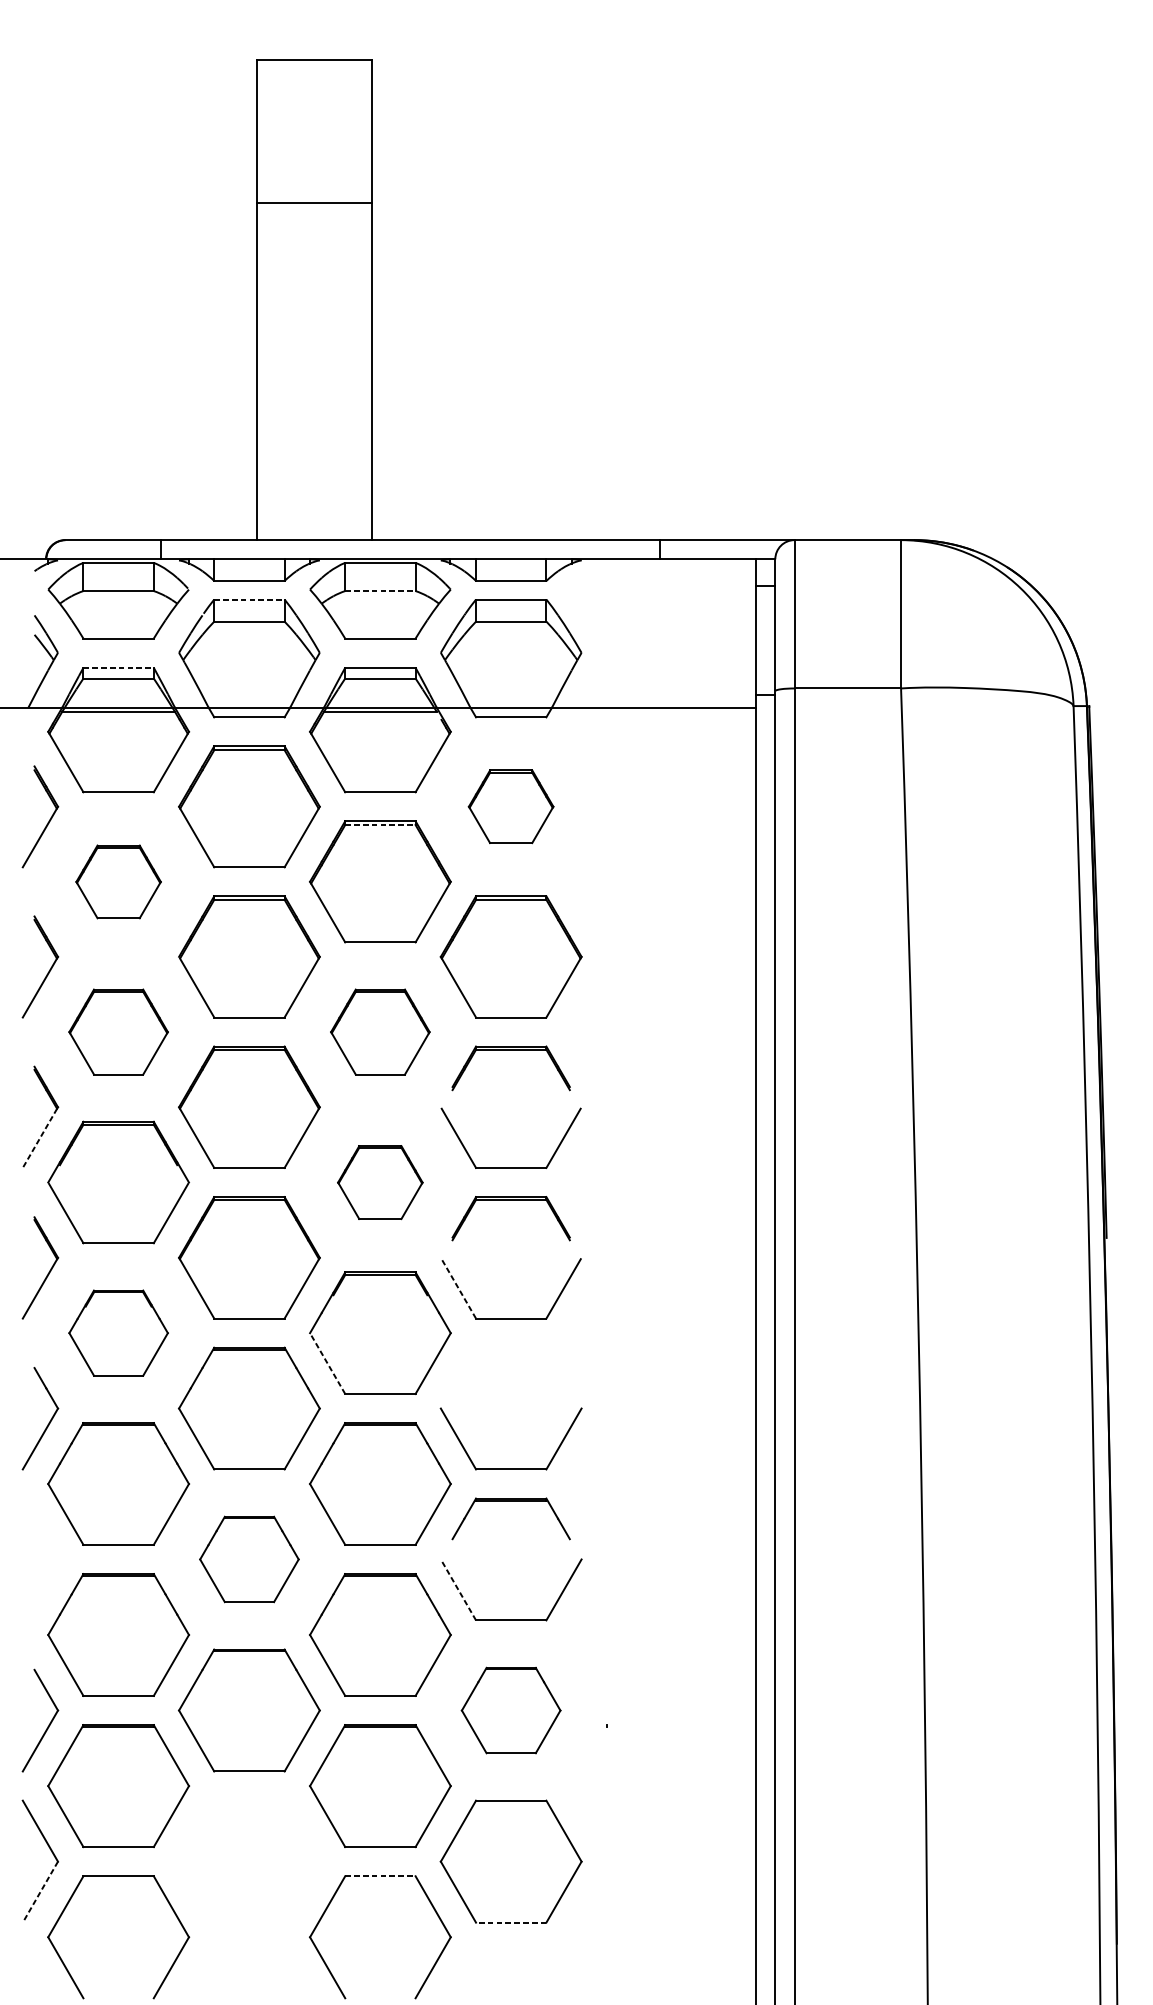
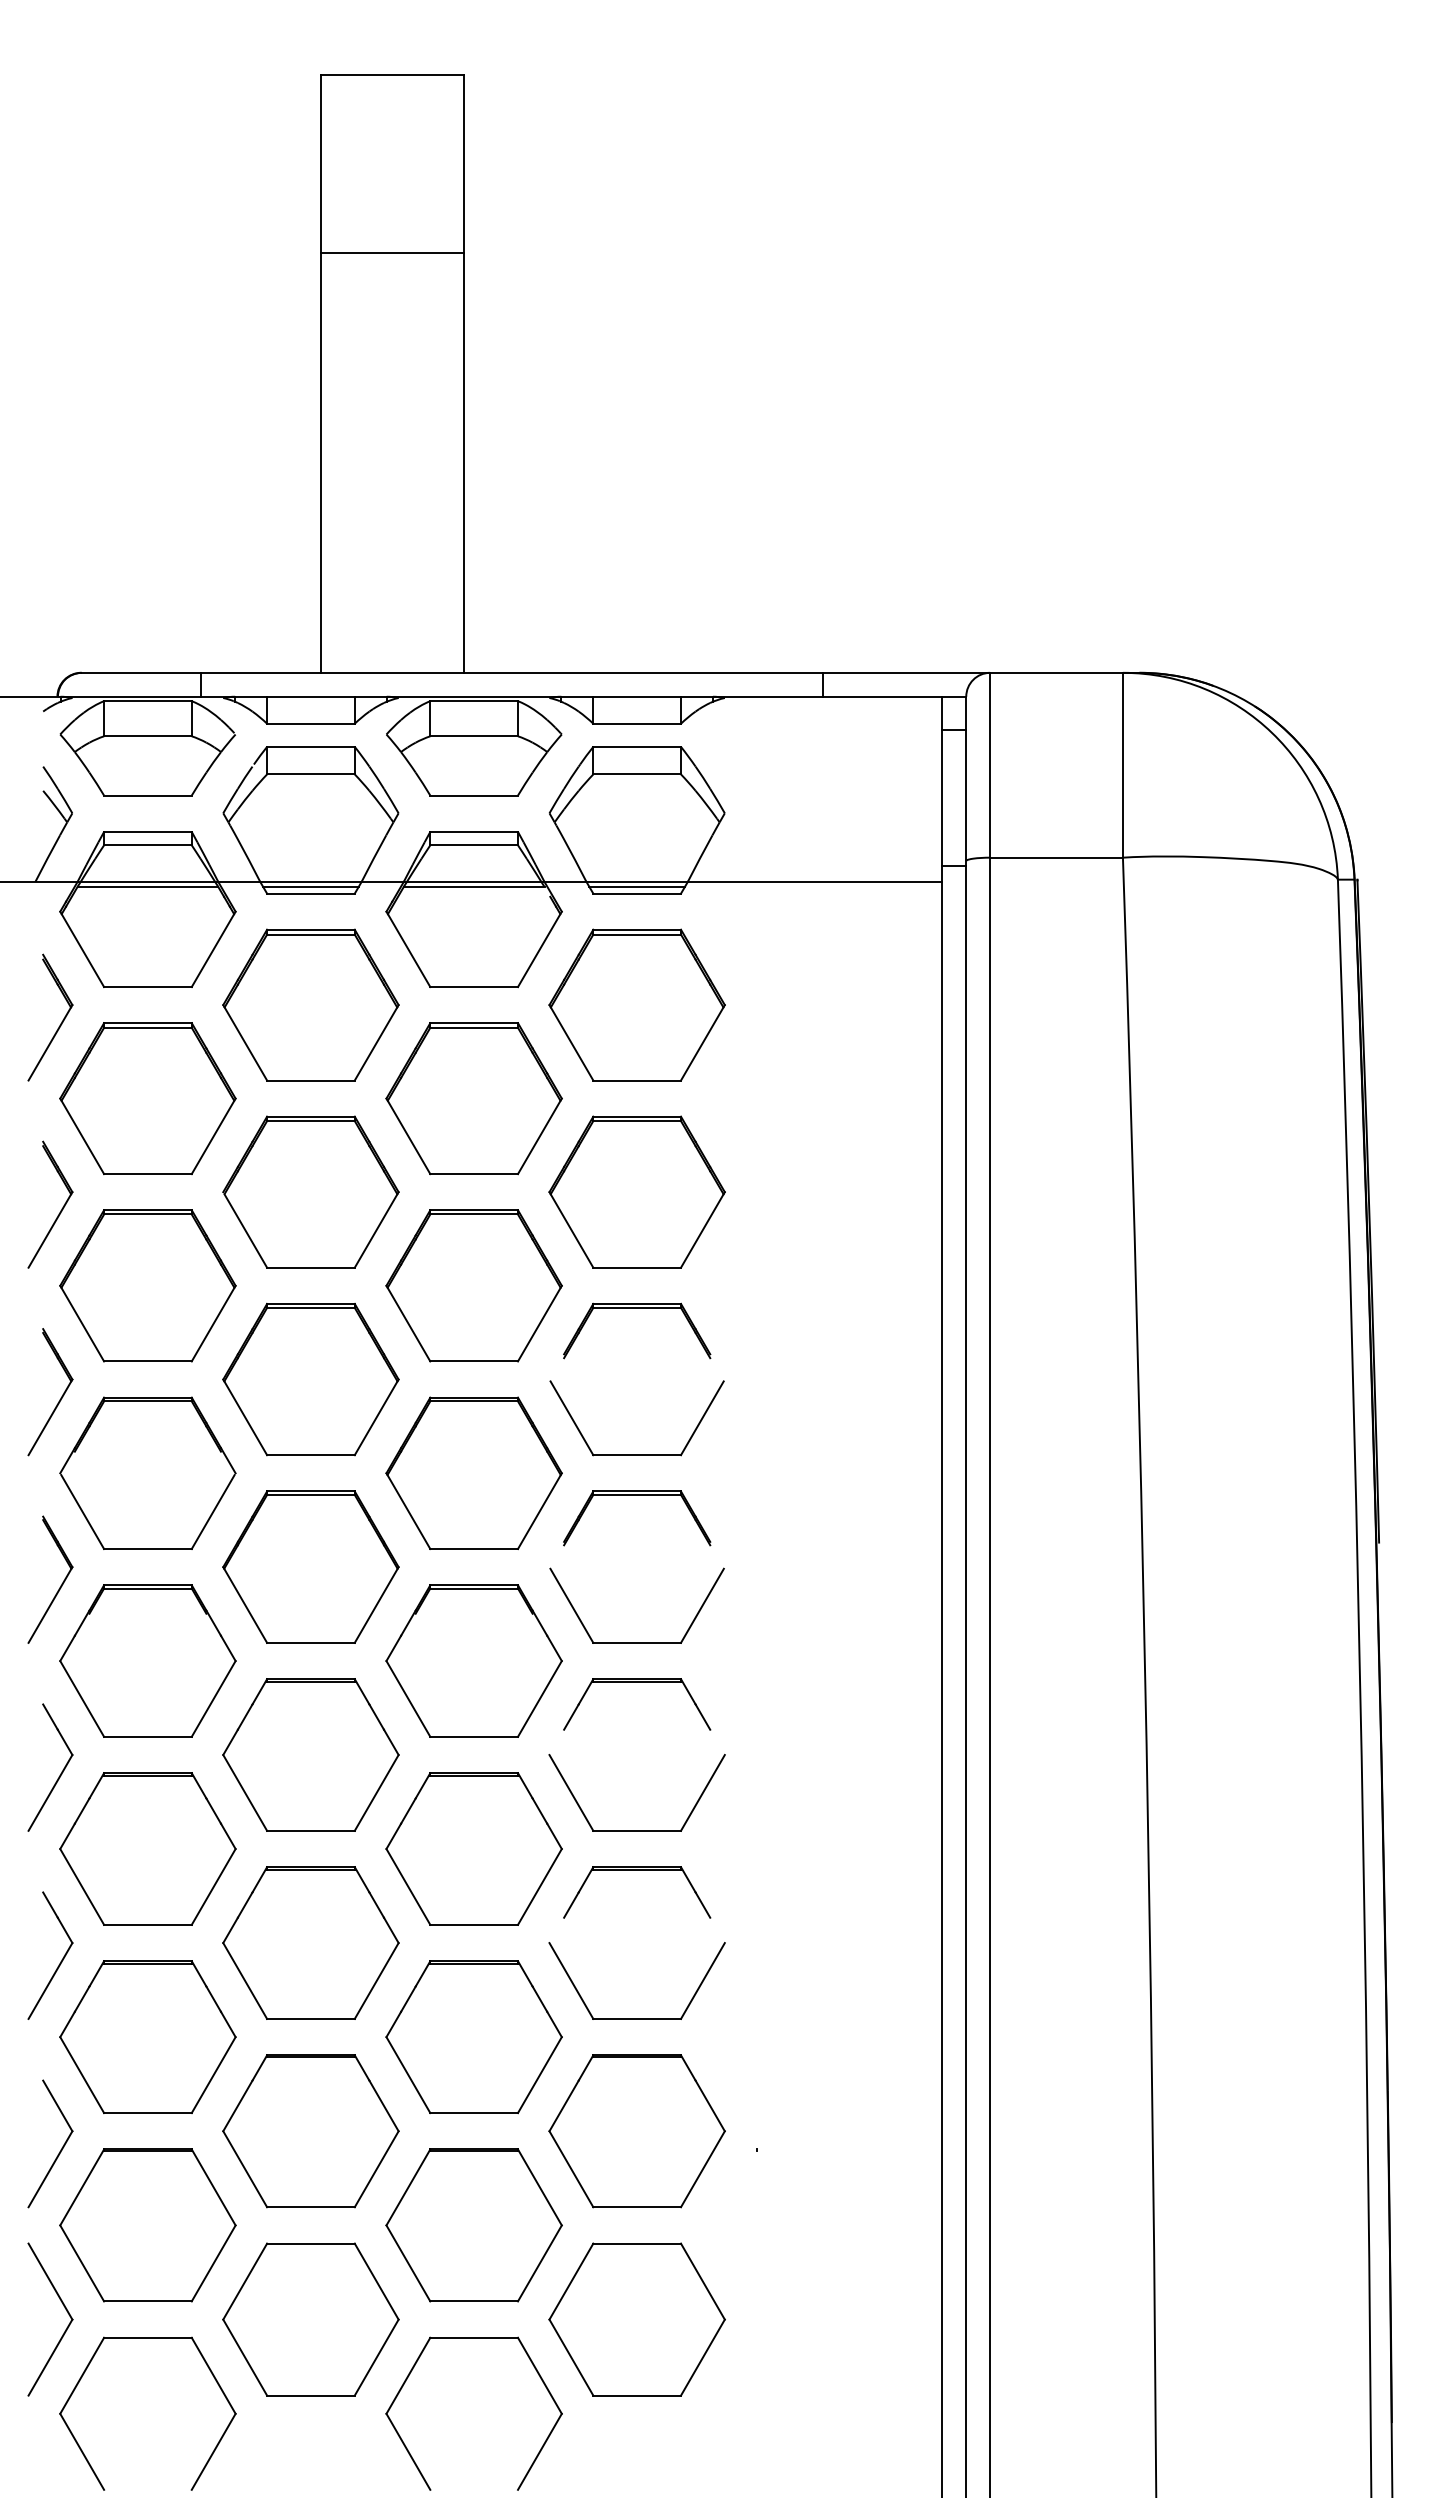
line: (380, 591) -> (474, 736), dashed -> solid
line: (249, 599) -> (310, 746), dashed -> solid
line: (118, 667) -> (147, 831), dashed -> solid
line: (249, 711) -> (310, 886), added
line: (510, 711) -> (636, 886), added
part: (510, 806) -> (636, 1004), size x1.67
line: (380, 824) -> (474, 1027), dashed -> solid
part: (118, 881) -> (147, 1098), size x1.67
part: (118, 1031) -> (147, 1285), size x1.43
part: (379, 1031) -> (473, 1285), size x1.43
line: (39, 1138) -> (49, 1418), dashed -> solid
part: (379, 1182) -> (473, 1473), size x1.67
line: (458, 1288) -> (571, 1605), dashed -> solid
part: (118, 1332) -> (147, 1660), size x1.43
part: (511, 1350) -> (637, 1682), added
line: (327, 1363) -> (408, 1698), dashed -> solid
part: (249, 1559) -> (310, 1942), size x1.43
part: (48, 1574) -> (60, 1961), added
line: (458, 1590) -> (571, 1981), dashed -> solid
part: (510, 1710) -> (636, 2131), size x1.43
part: (249, 1861) -> (310, 2319), added
line: (380, 1876) -> (474, 2337), dashed -> solid
line: (40, 1892) -> (50, 2357), dashed -> solid
line: (511, 1922) -> (637, 2395), dashed -> solid

